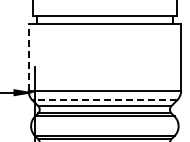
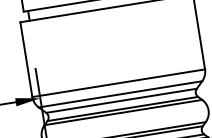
line: (28, 56) -> (26, 58), dashed -> solid
line: (104, 100) -> (120, 94), dashed -> solid

